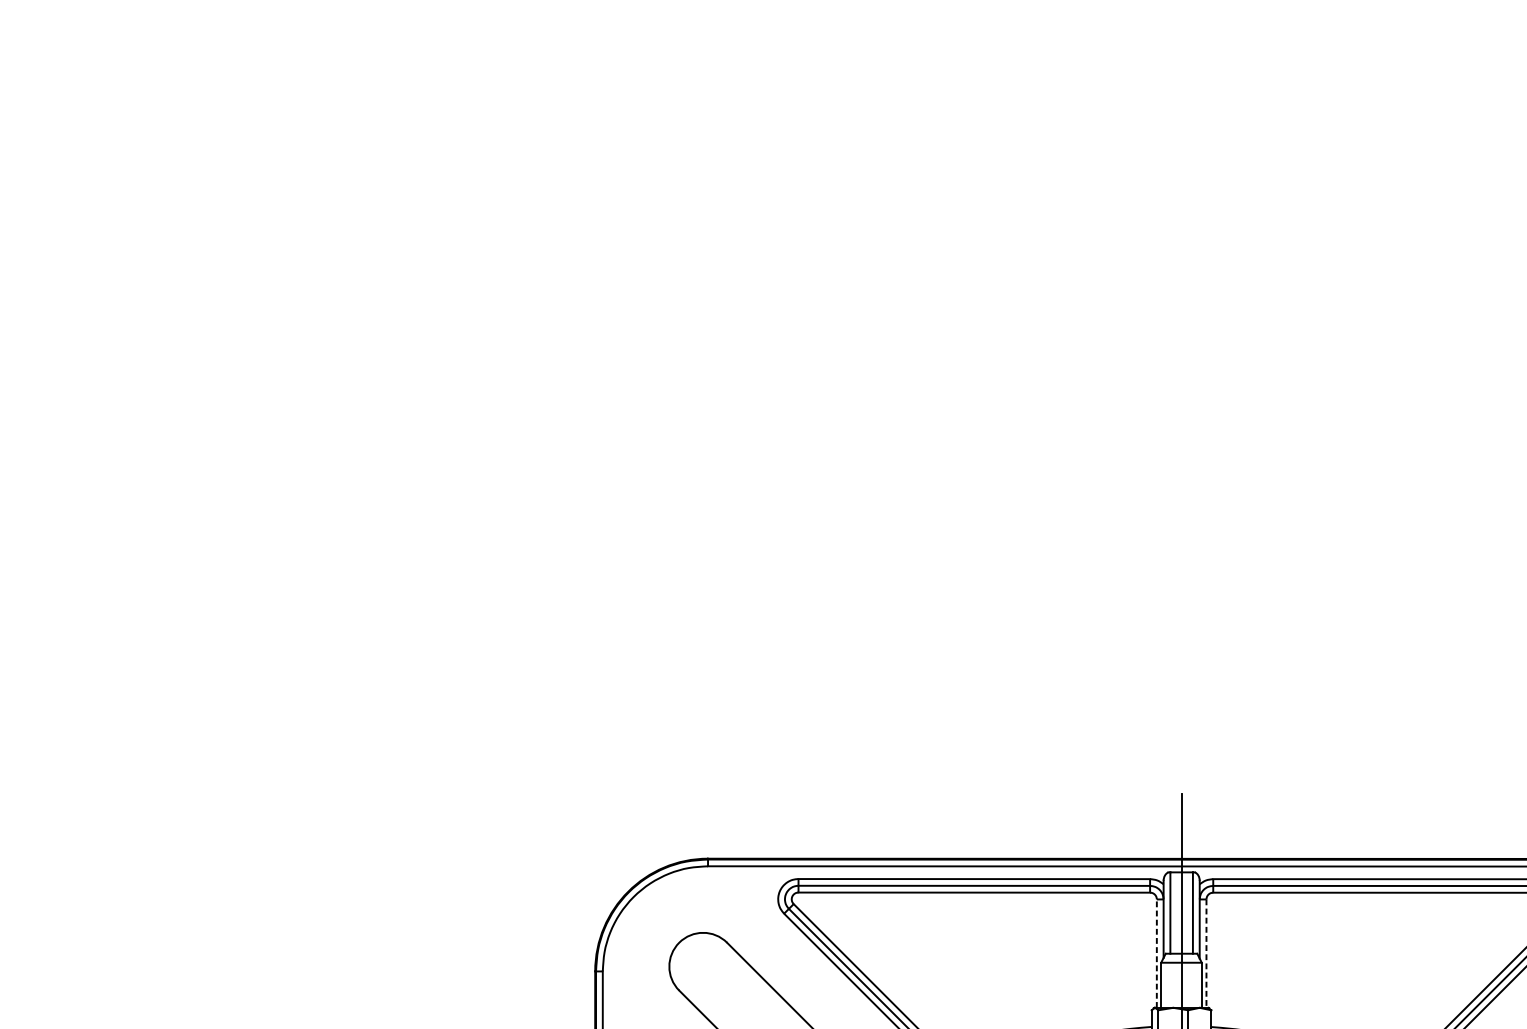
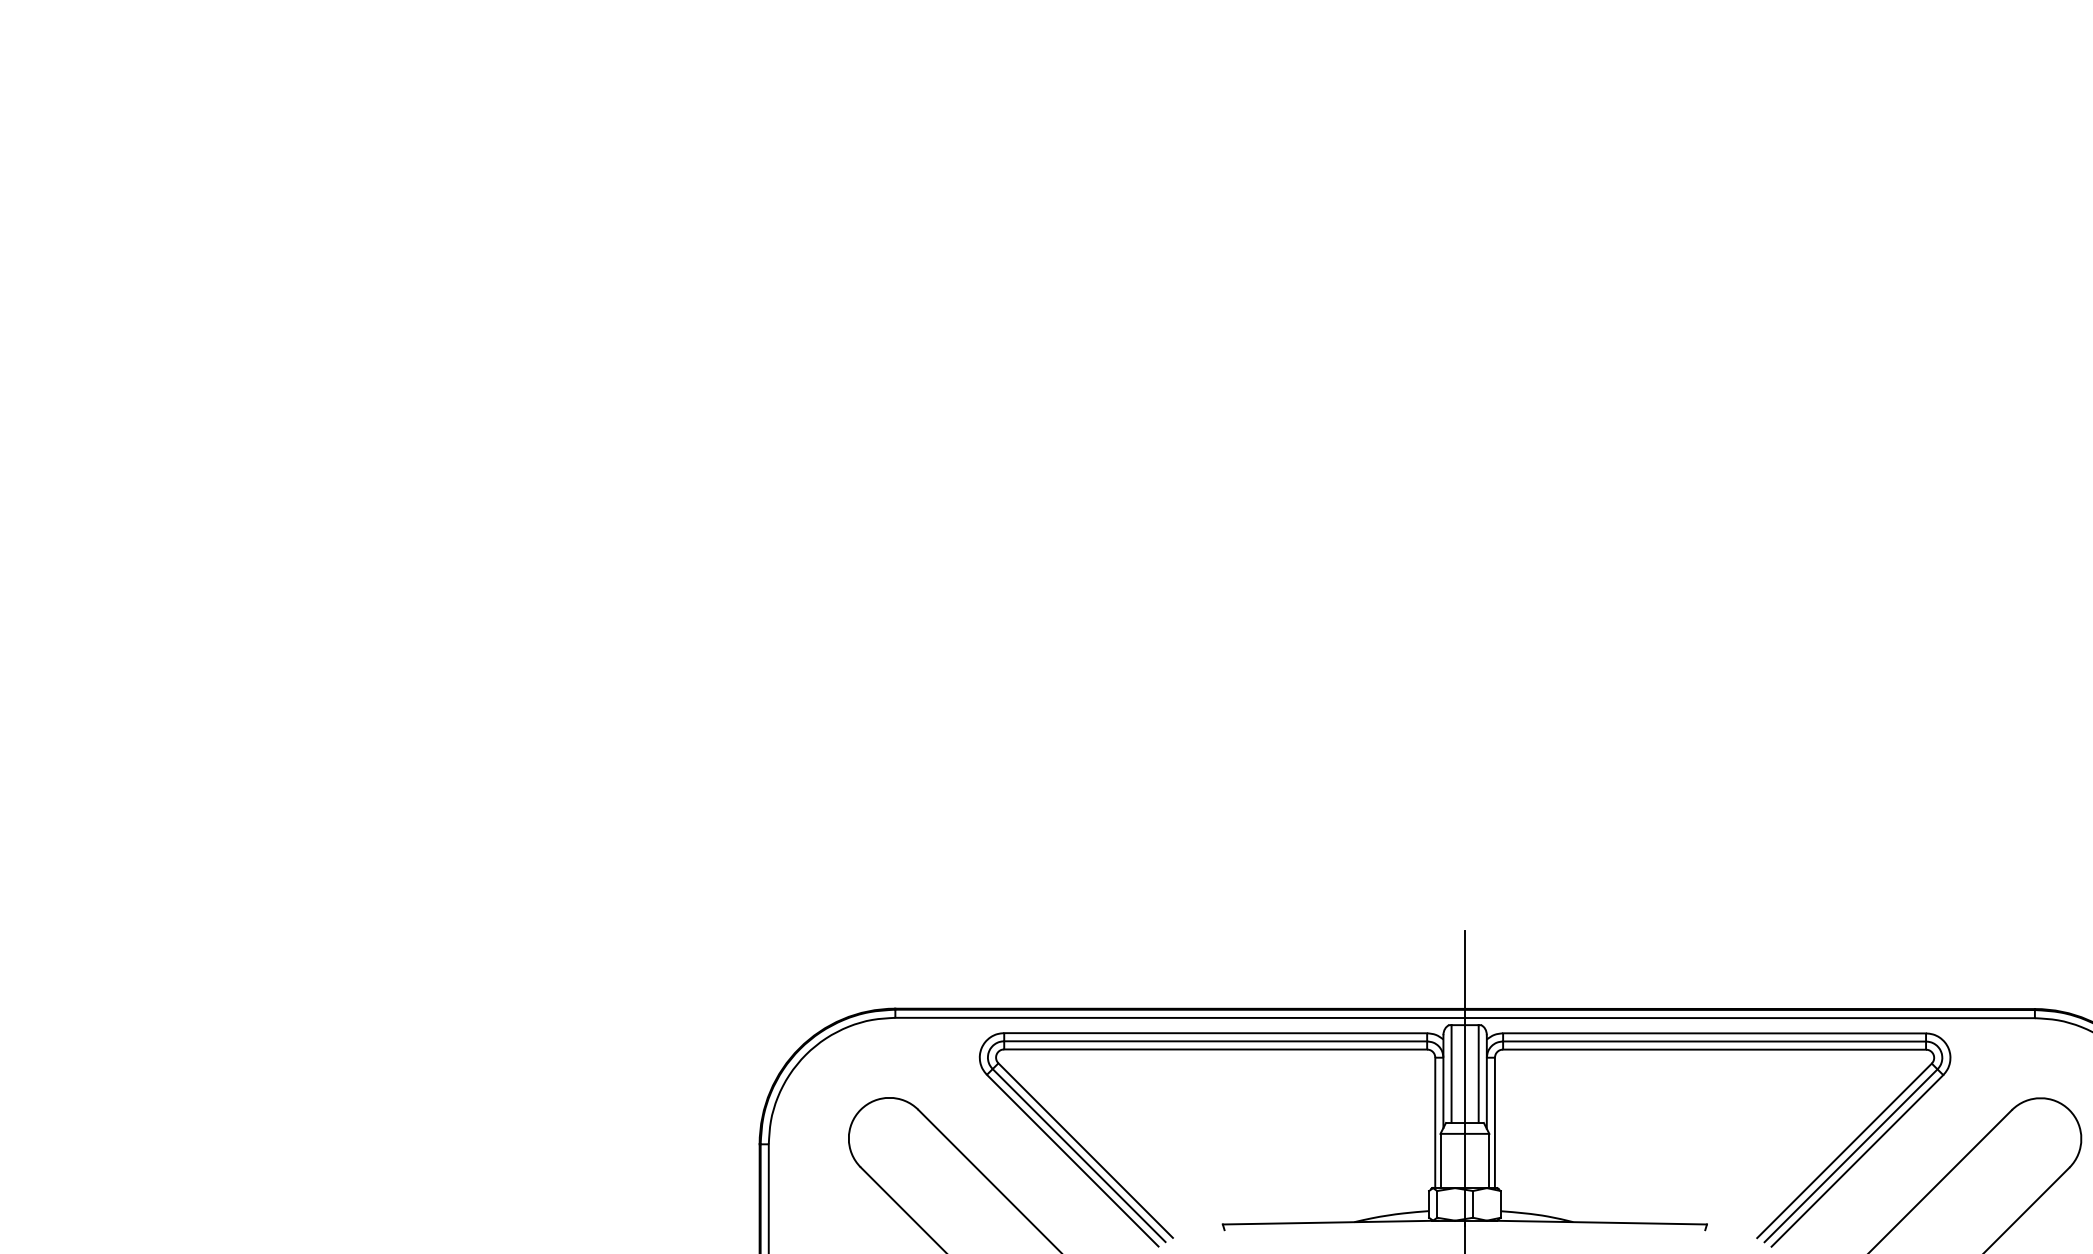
line: (1157, 953) -> (1435, 1122), dashed -> solid
line: (1206, 954) -> (1494, 1123), dashed -> solid

